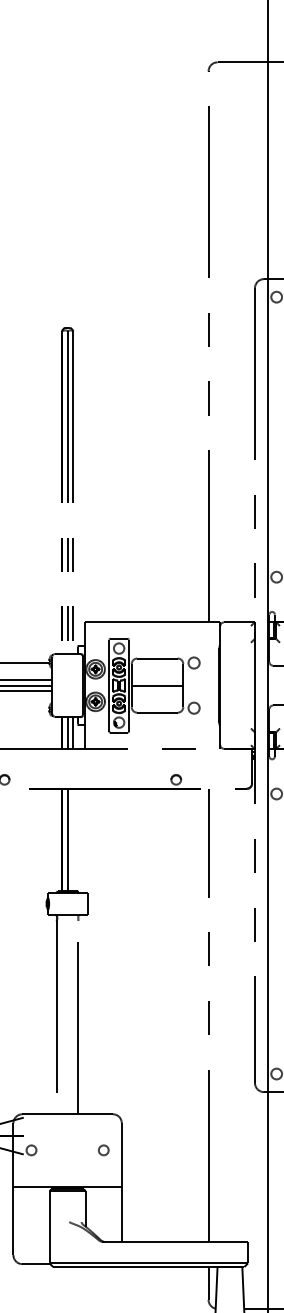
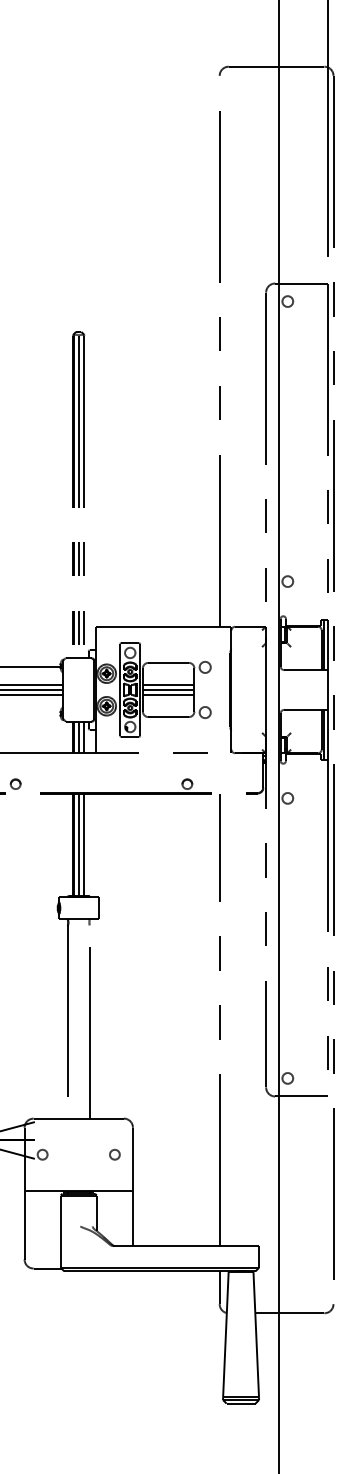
line: (157, 680) -> (168, 684), added
line: (157, 691) -> (168, 695), added
line: (73, 840) -> (84, 844), added

